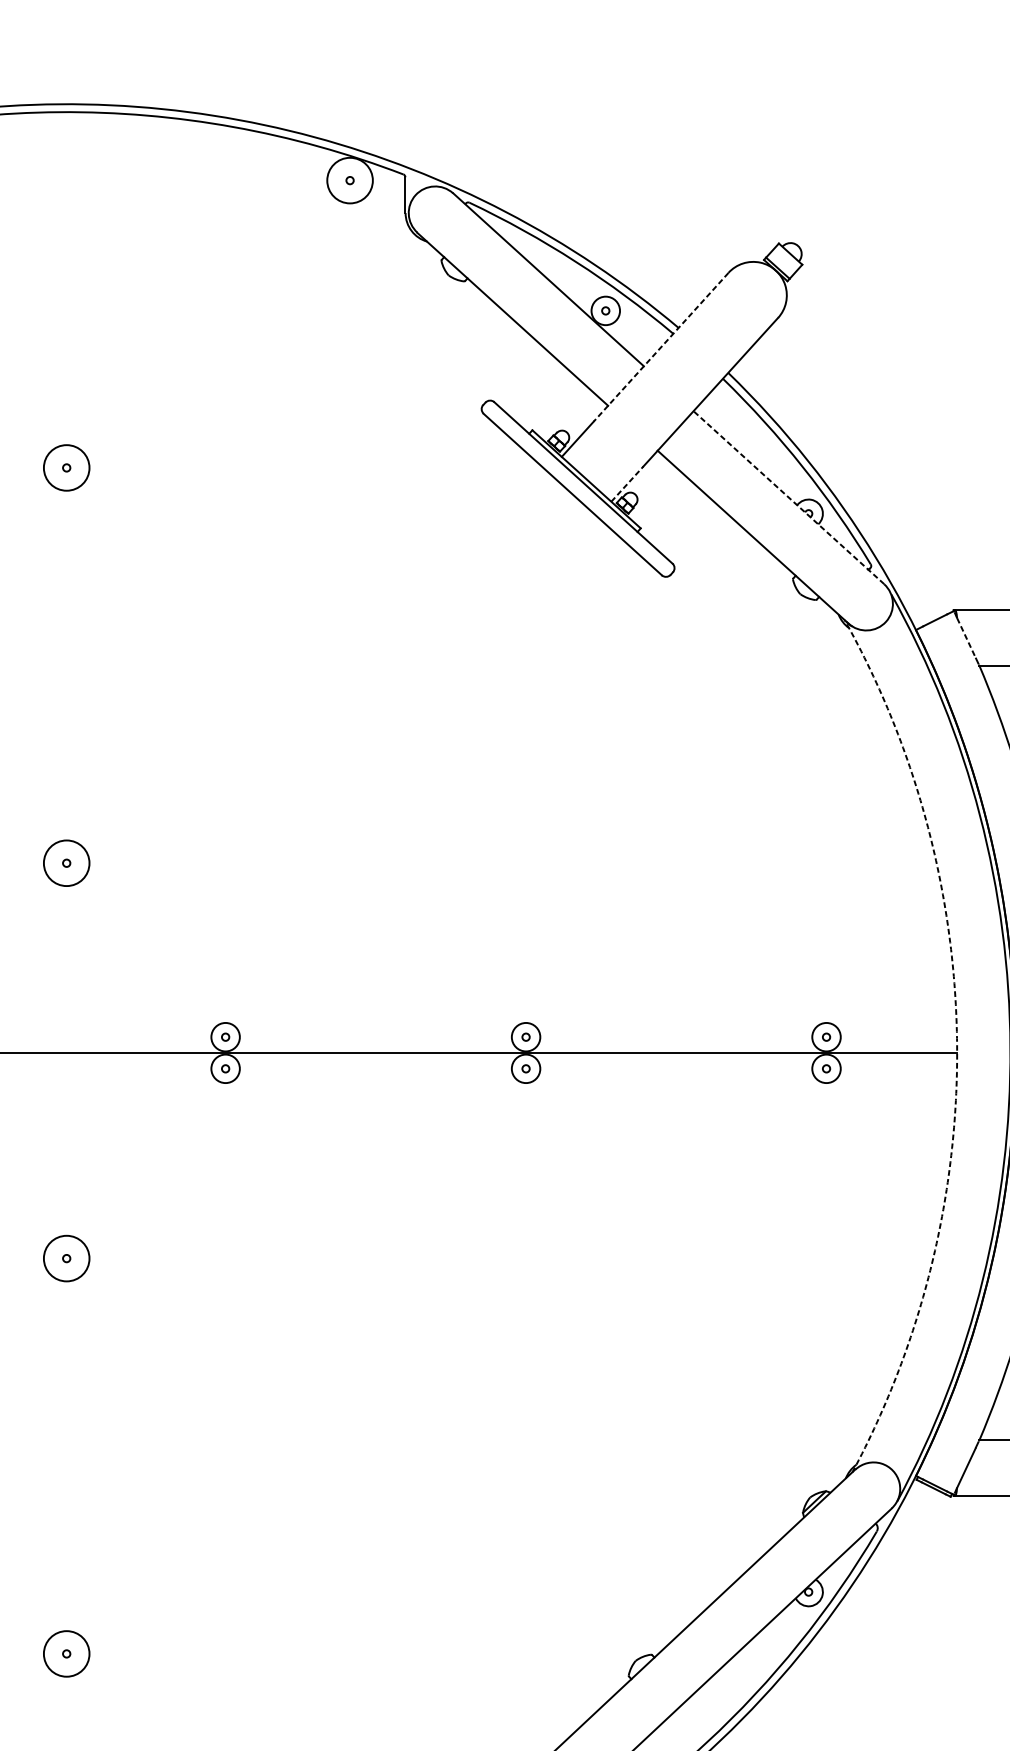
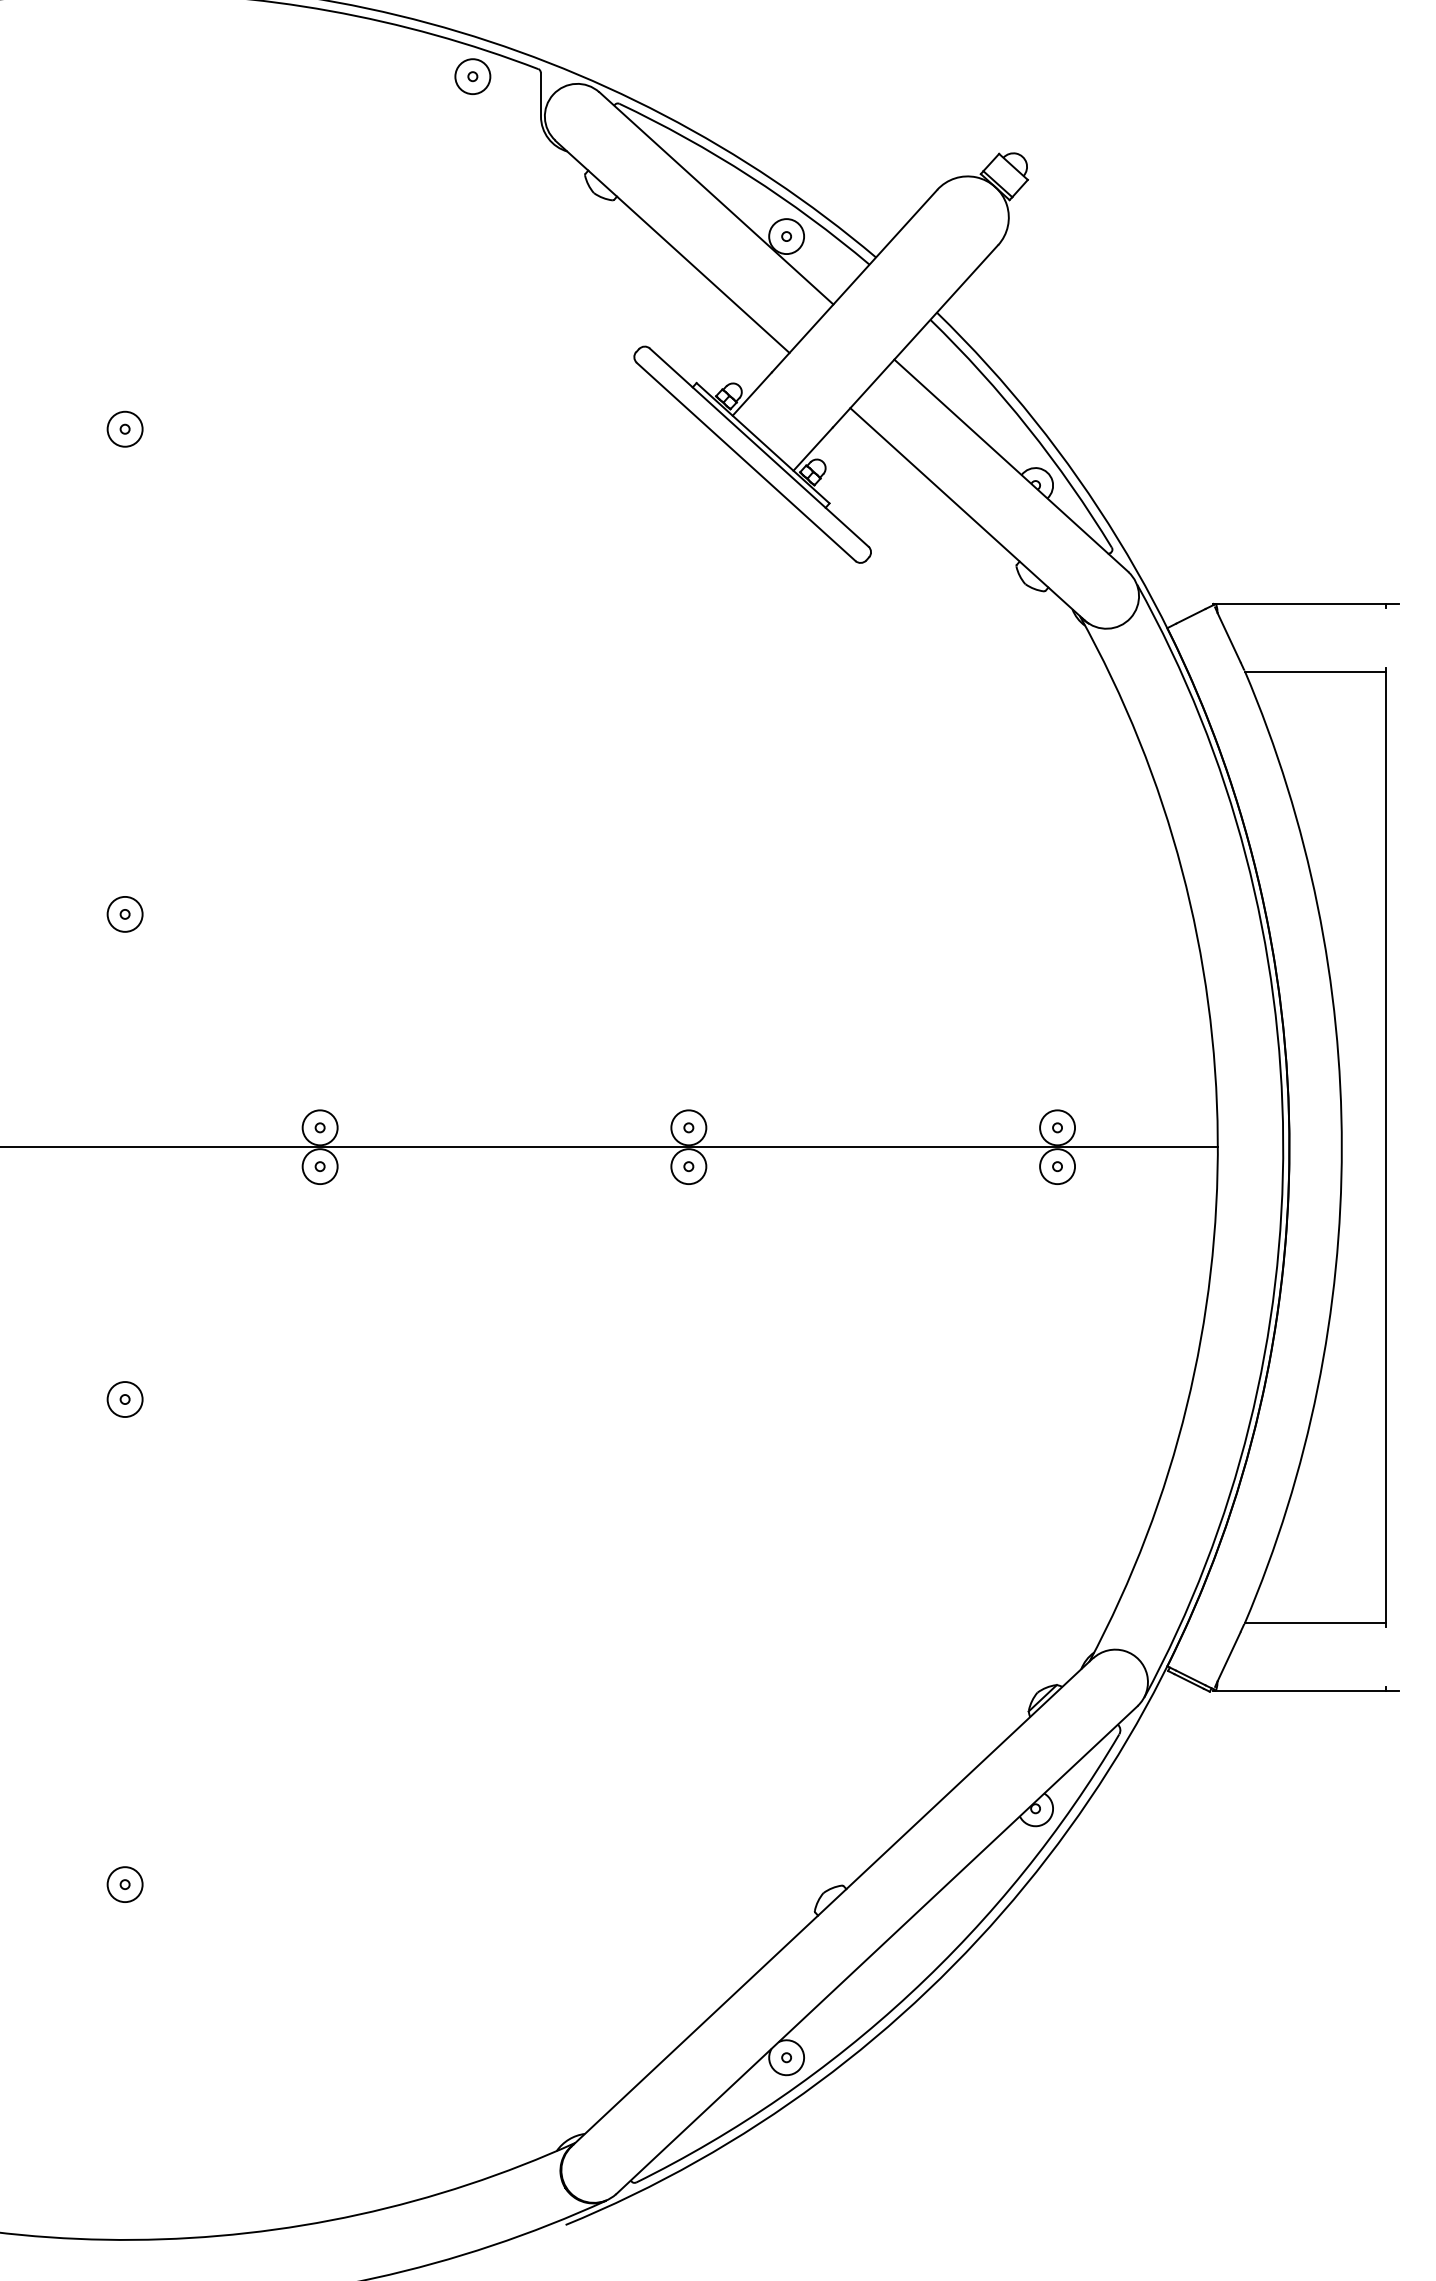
circle: (349, 180) -> (472, 76), size x0.62
line: (661, 347) -> (854, 281), dashed -> solid
circle: (66, 467) -> (124, 428), size x0.62
line: (627, 483) -> (813, 448), dashed -> solid
line: (789, 497) -> (1011, 465), dashed -> solid
line: (966, 637) -> (1229, 637), dashed -> solid
circle: (66, 862) -> (124, 913), size x0.62
arc: (956, 1045) -> (1217, 1137), dashed -> solid
circle: (66, 1258) -> (124, 1399), size x0.62
circle: (66, 1653) -> (124, 1884), size x0.62

